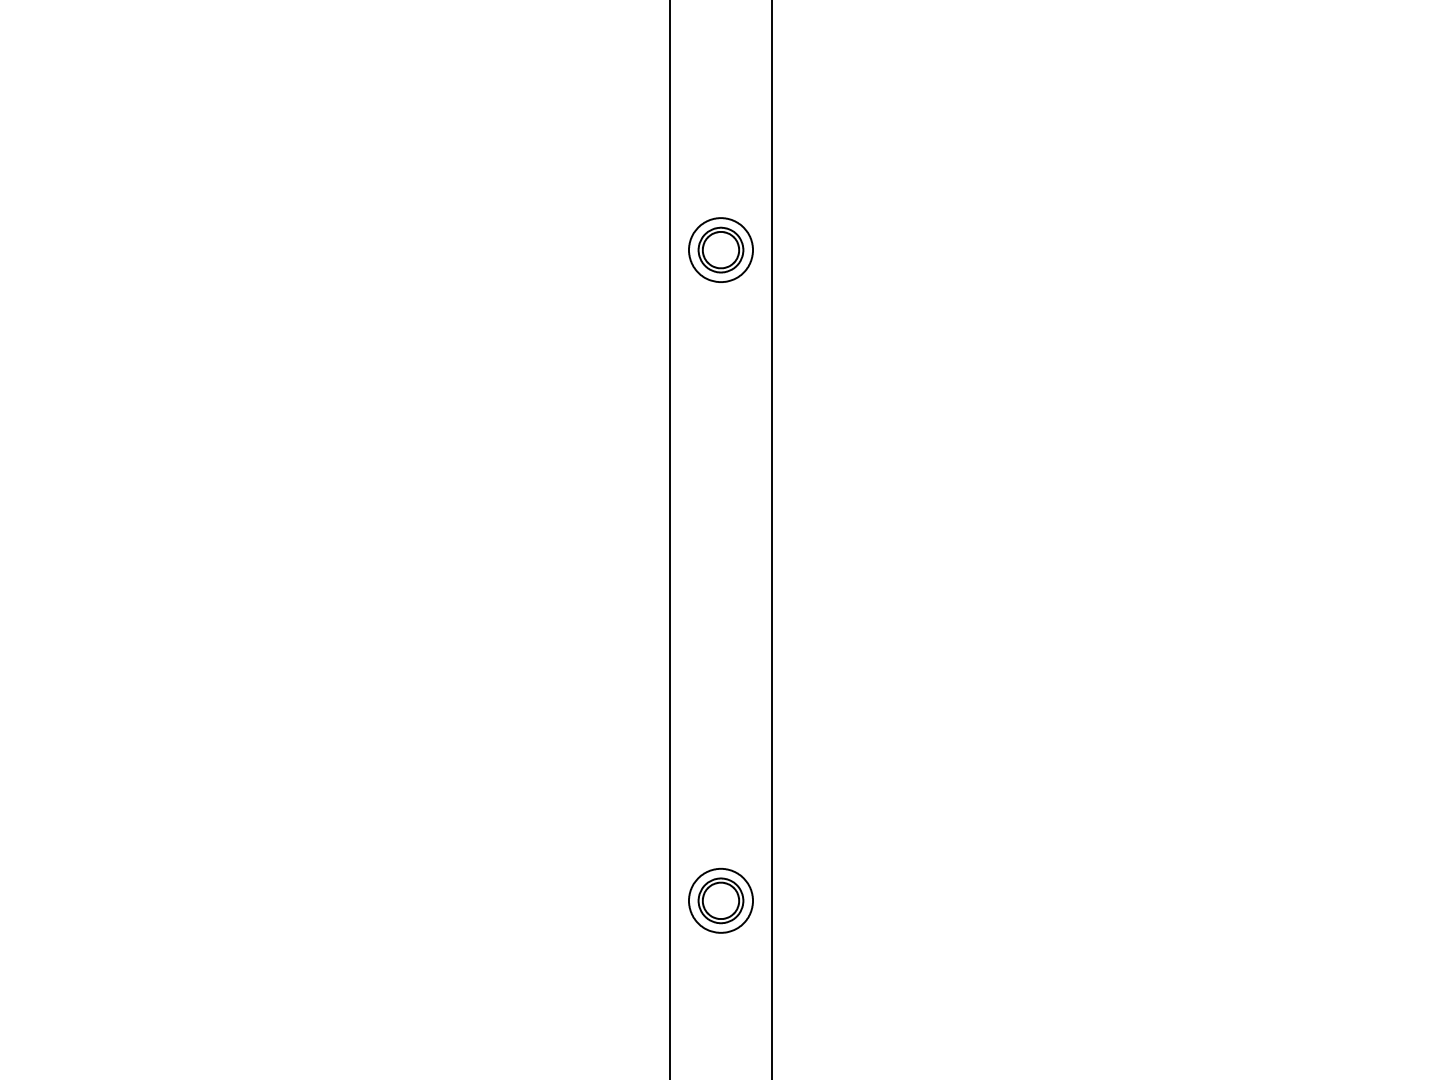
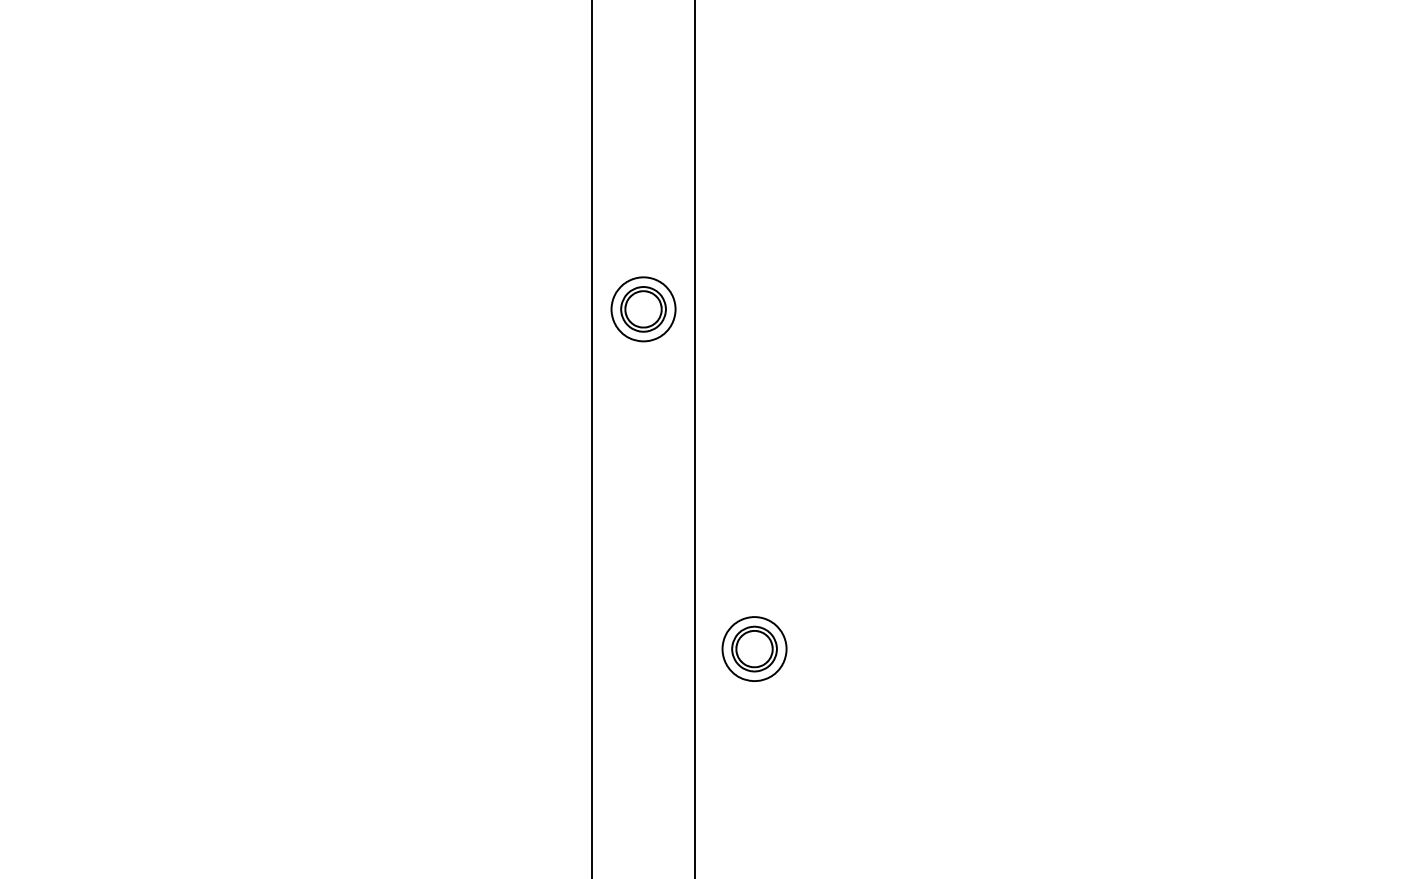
part: (720, 249) -> (643, 308), moved
part: (720, 900) -> (754, 648), moved

